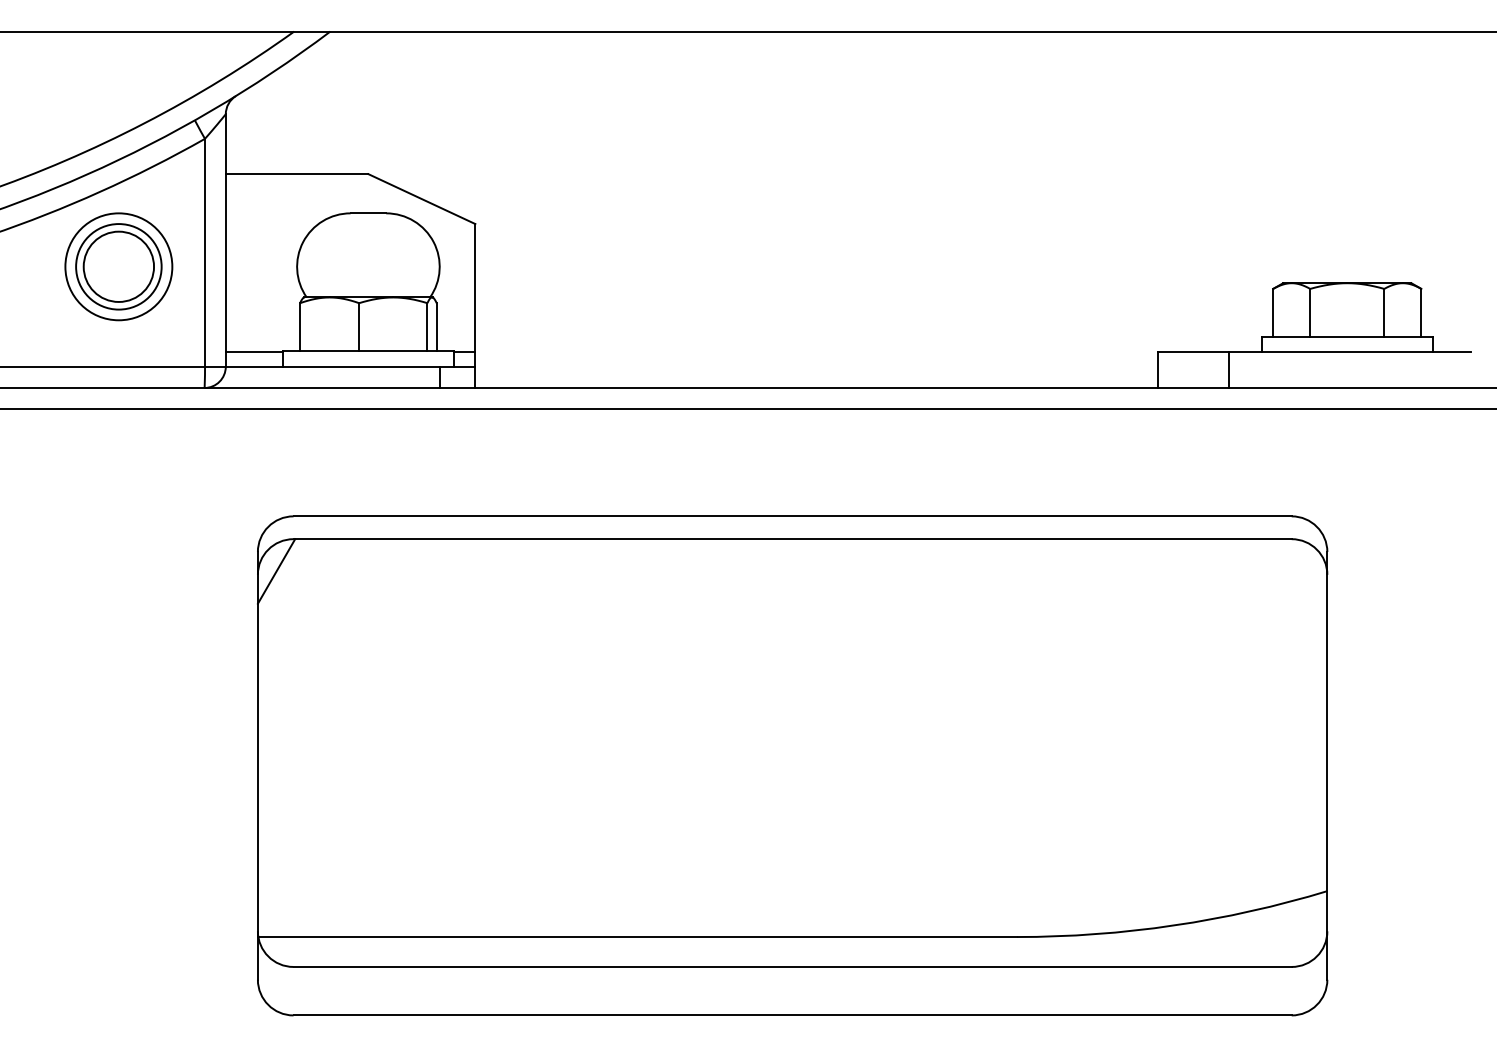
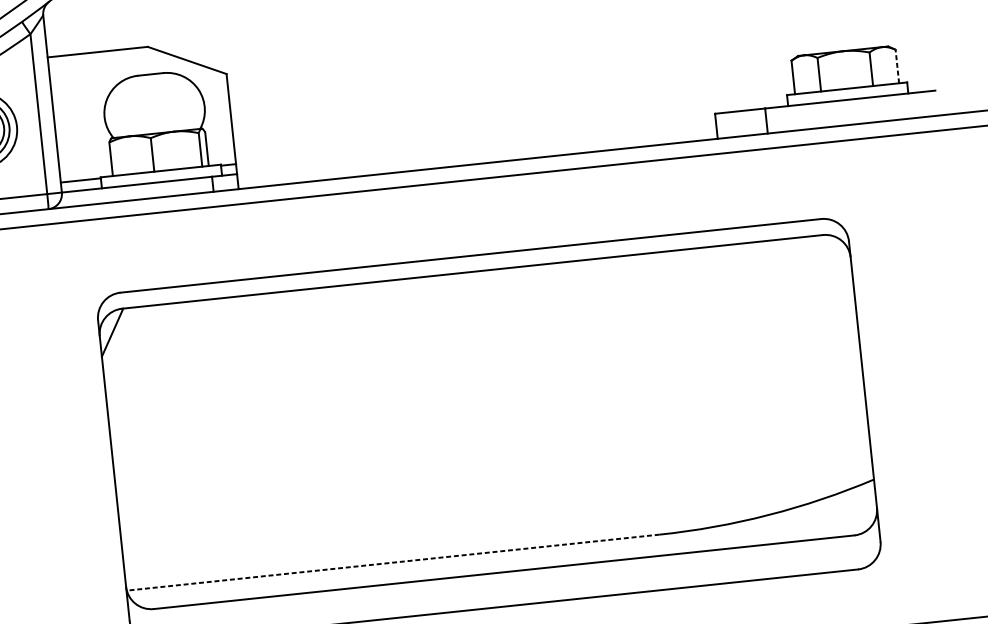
line: (1421, 312) -> (897, 66), solid -> dashed
line: (637, 937) -> (393, 563), solid -> dashed

